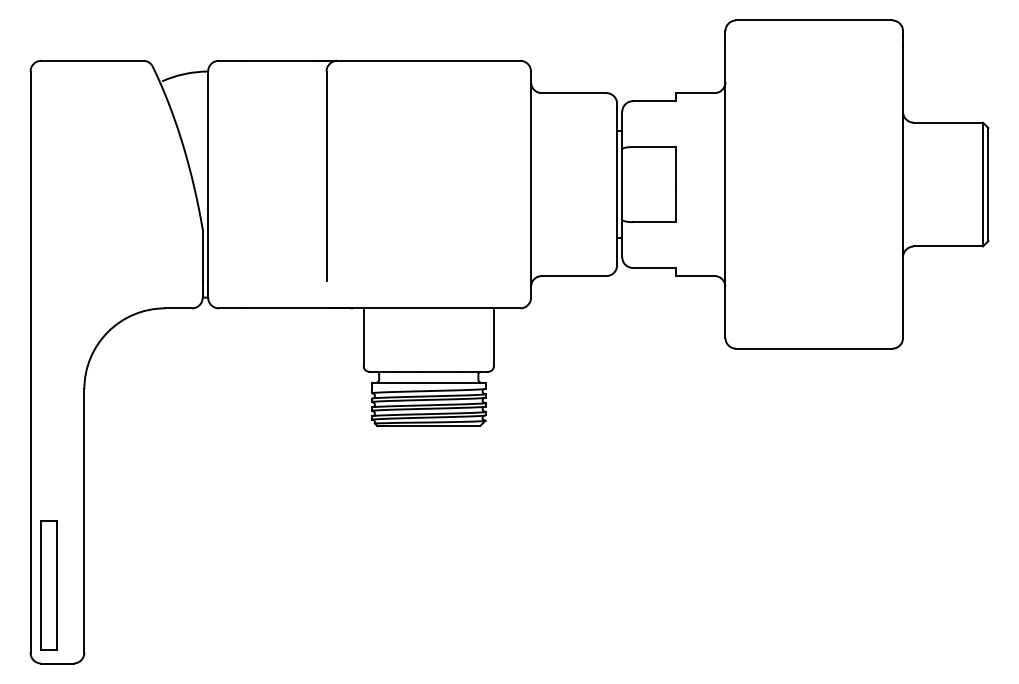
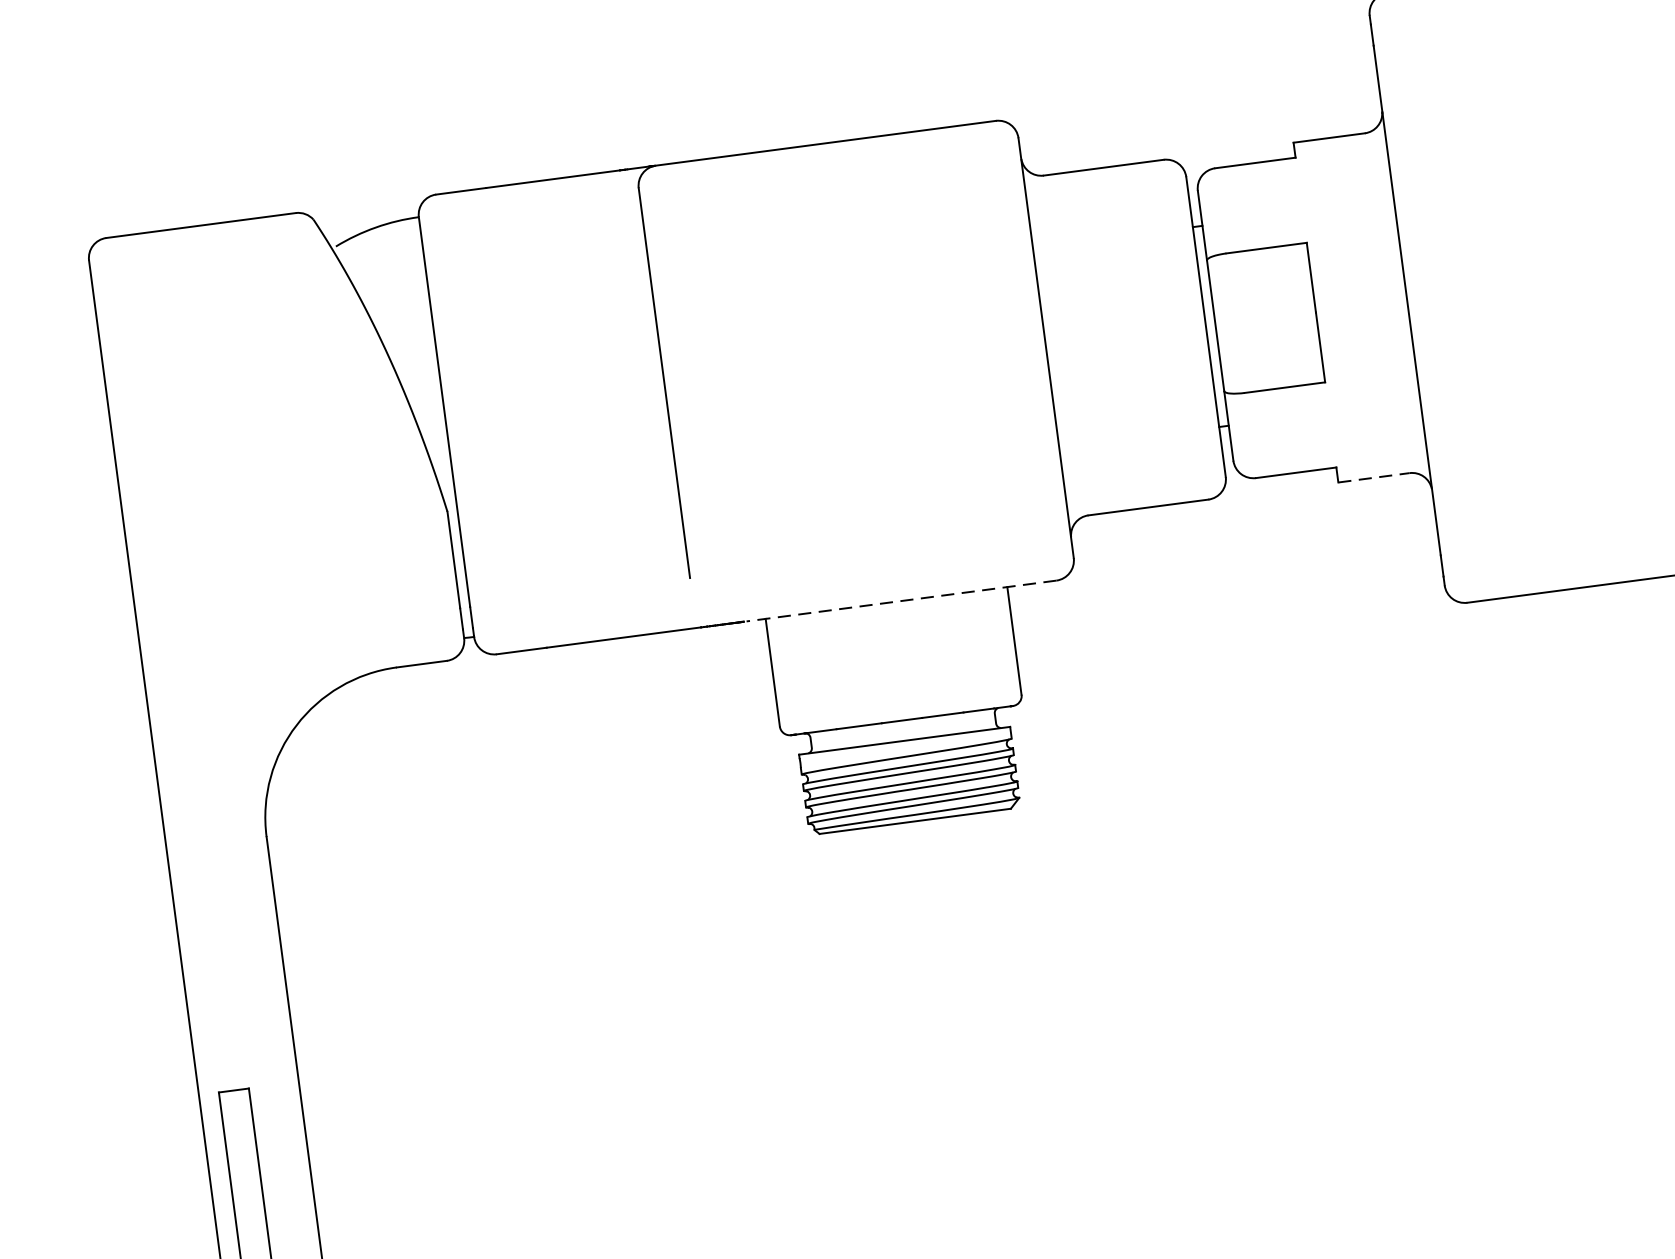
line: (695, 276) -> (1374, 478), solid -> dashed
line: (436, 308) -> (900, 601), solid -> dashed

